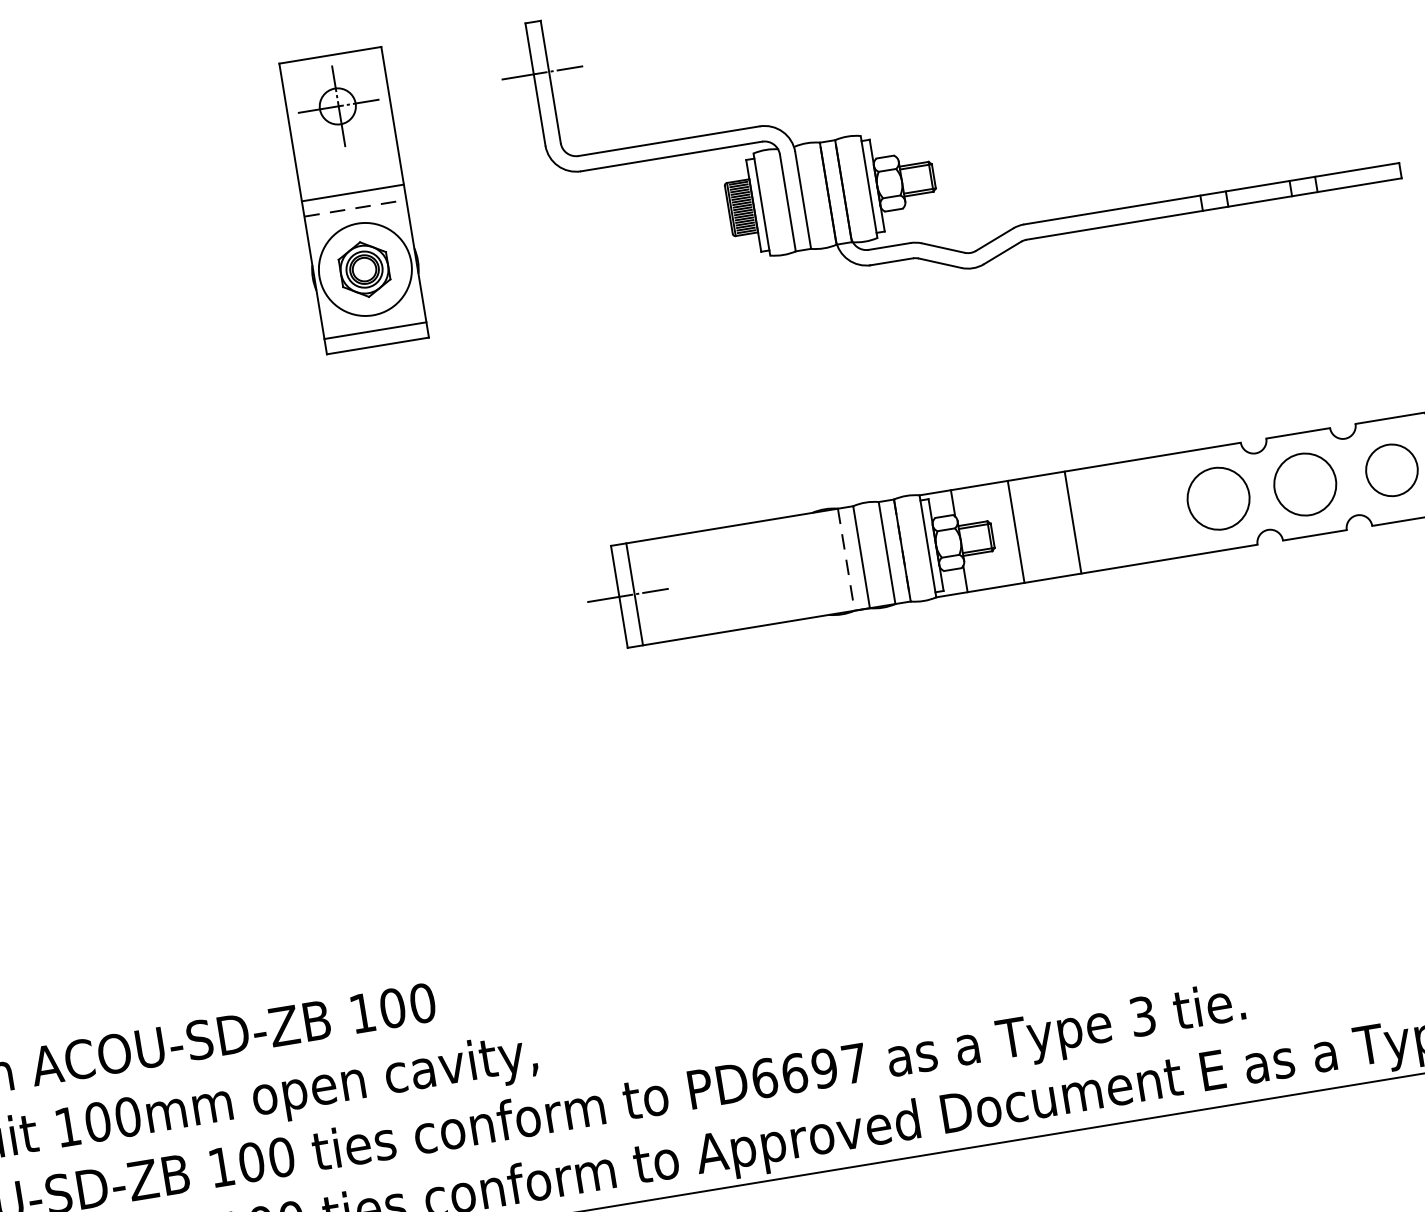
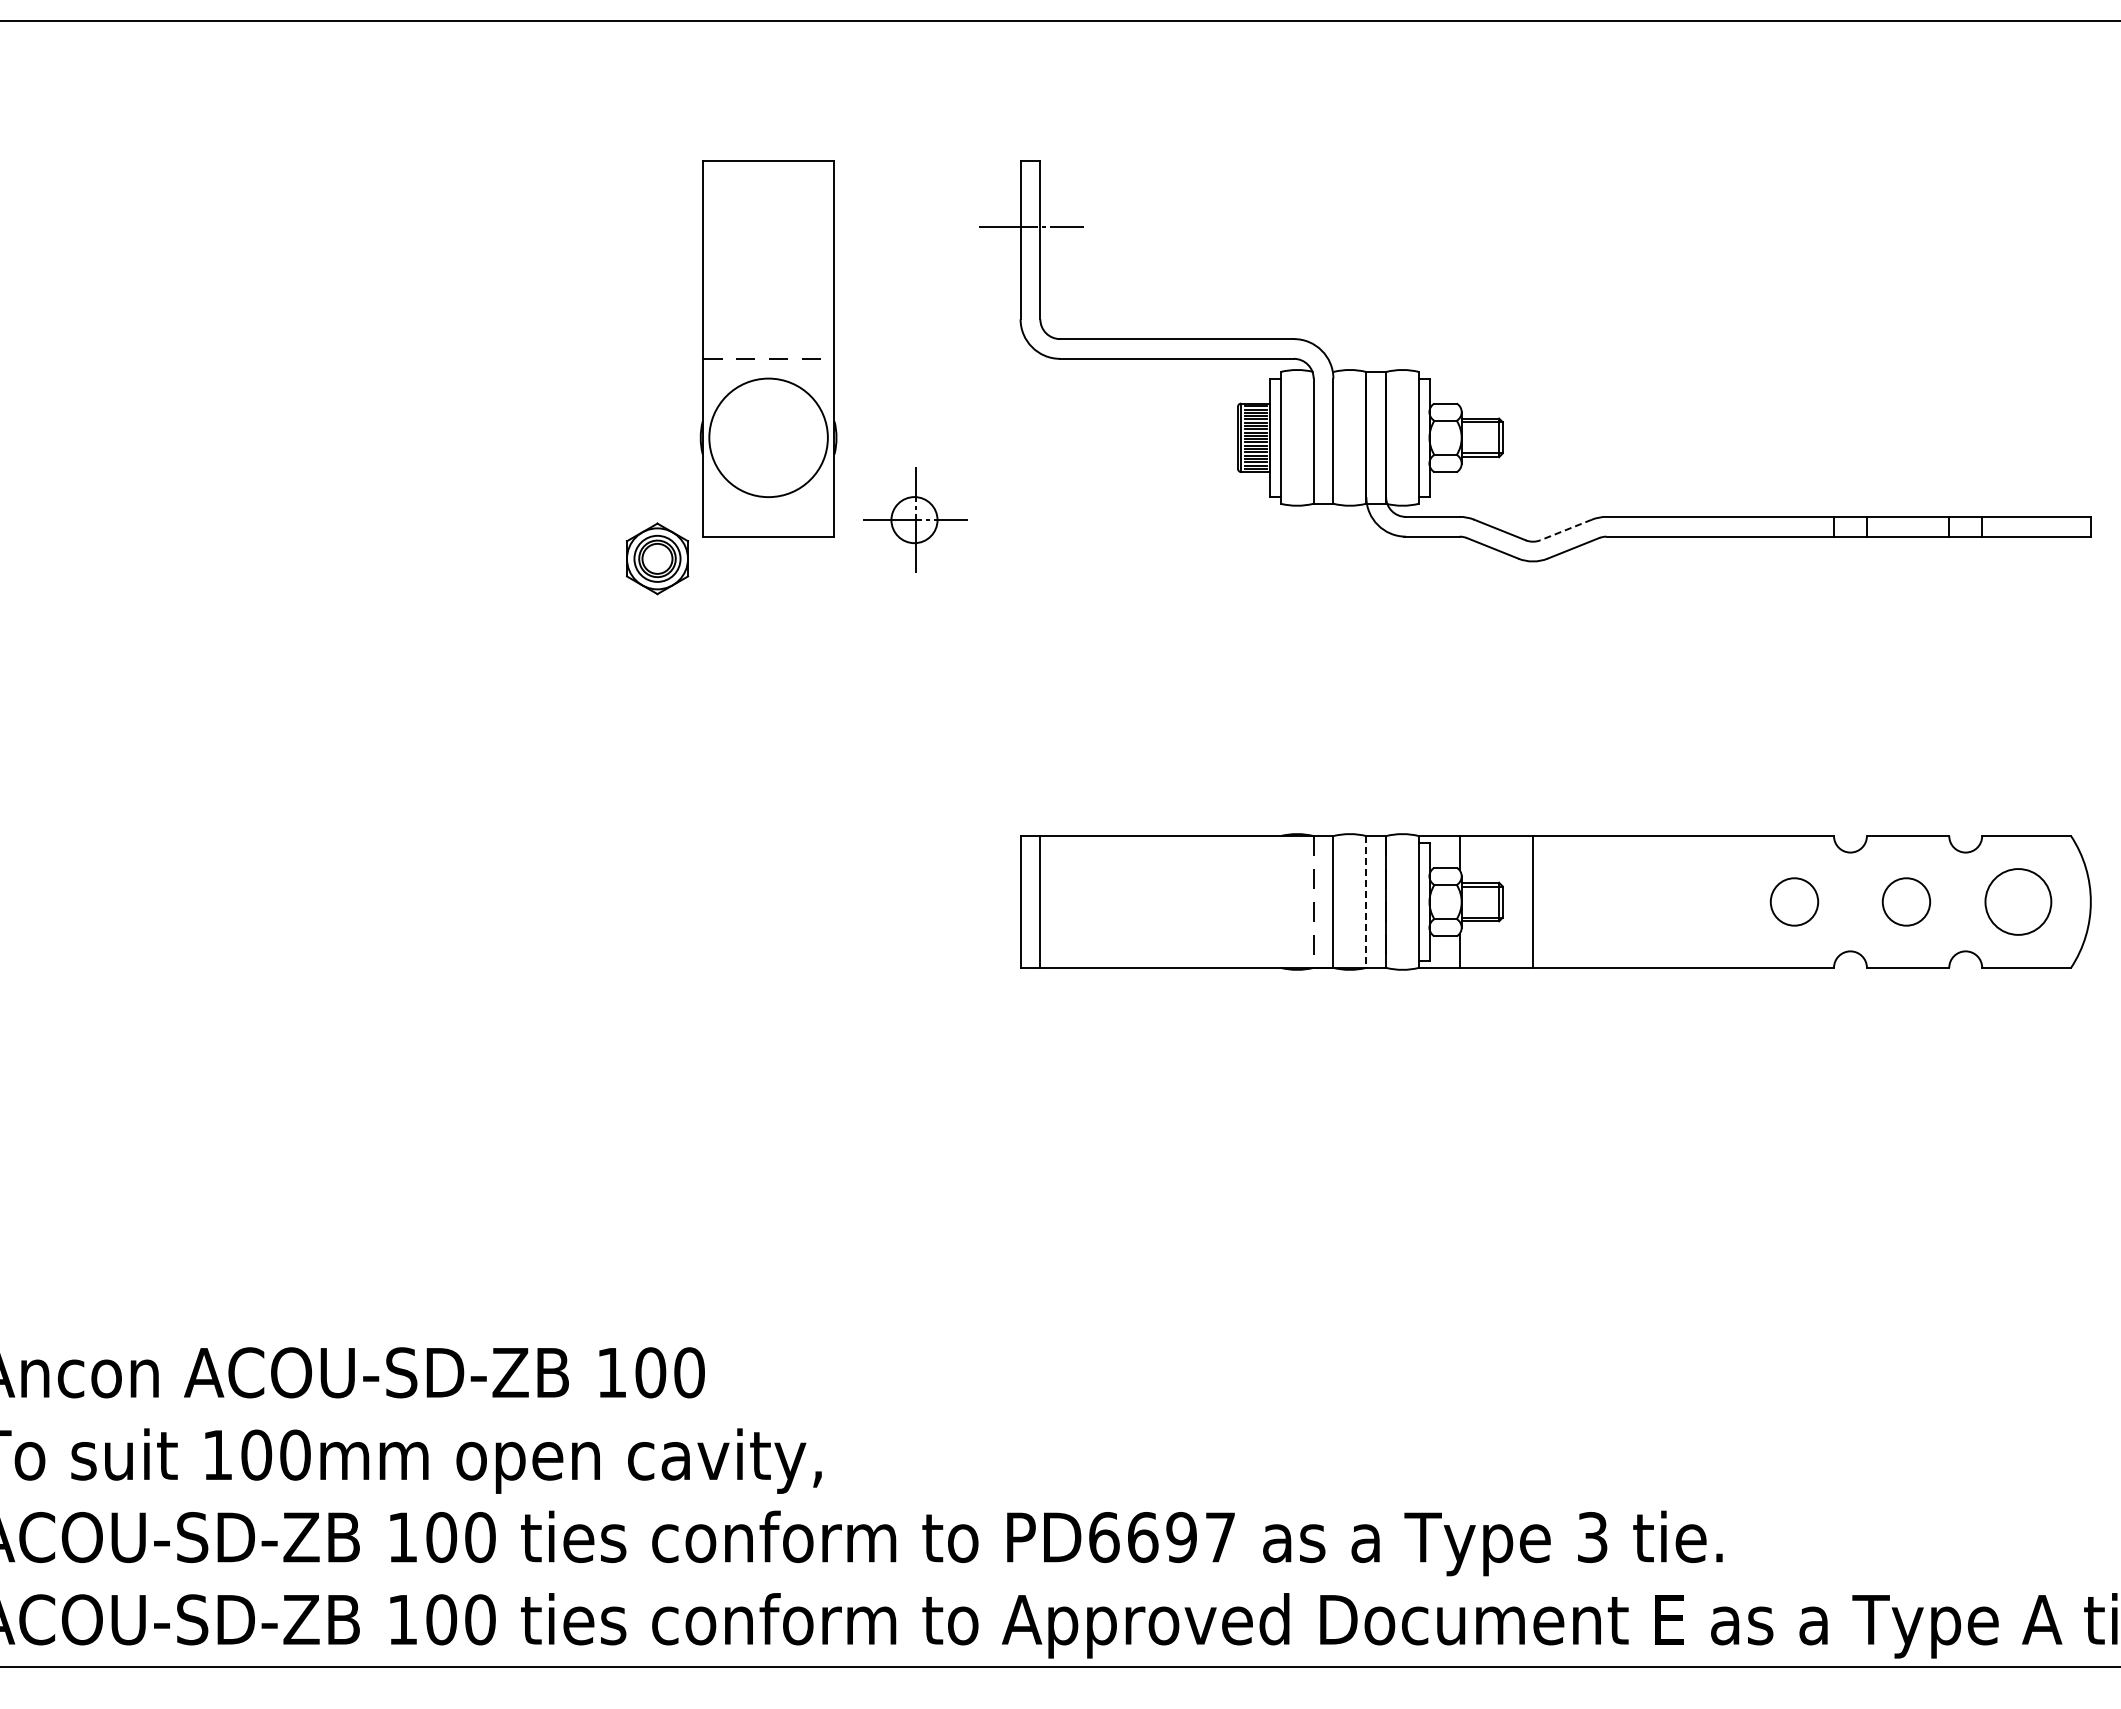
part: (338, 105) -> (915, 519), moved
line: (352, 193) -> (768, 339), removed
line: (994, 240) -> (1566, 530), solid -> dashed
part: (364, 269) -> (657, 558), moved
line: (375, 330) -> (768, 516), removed
circle: (1305, 484) -> (1906, 901), size x0.6
circle: (1218, 498) -> (1794, 901), size x0.6
line: (1072, 522) -> (1606, 901), removed
line: (887, 552) -> (1366, 901), solid -> dashed
line: (627, 595) -> (1031, 901), removed

